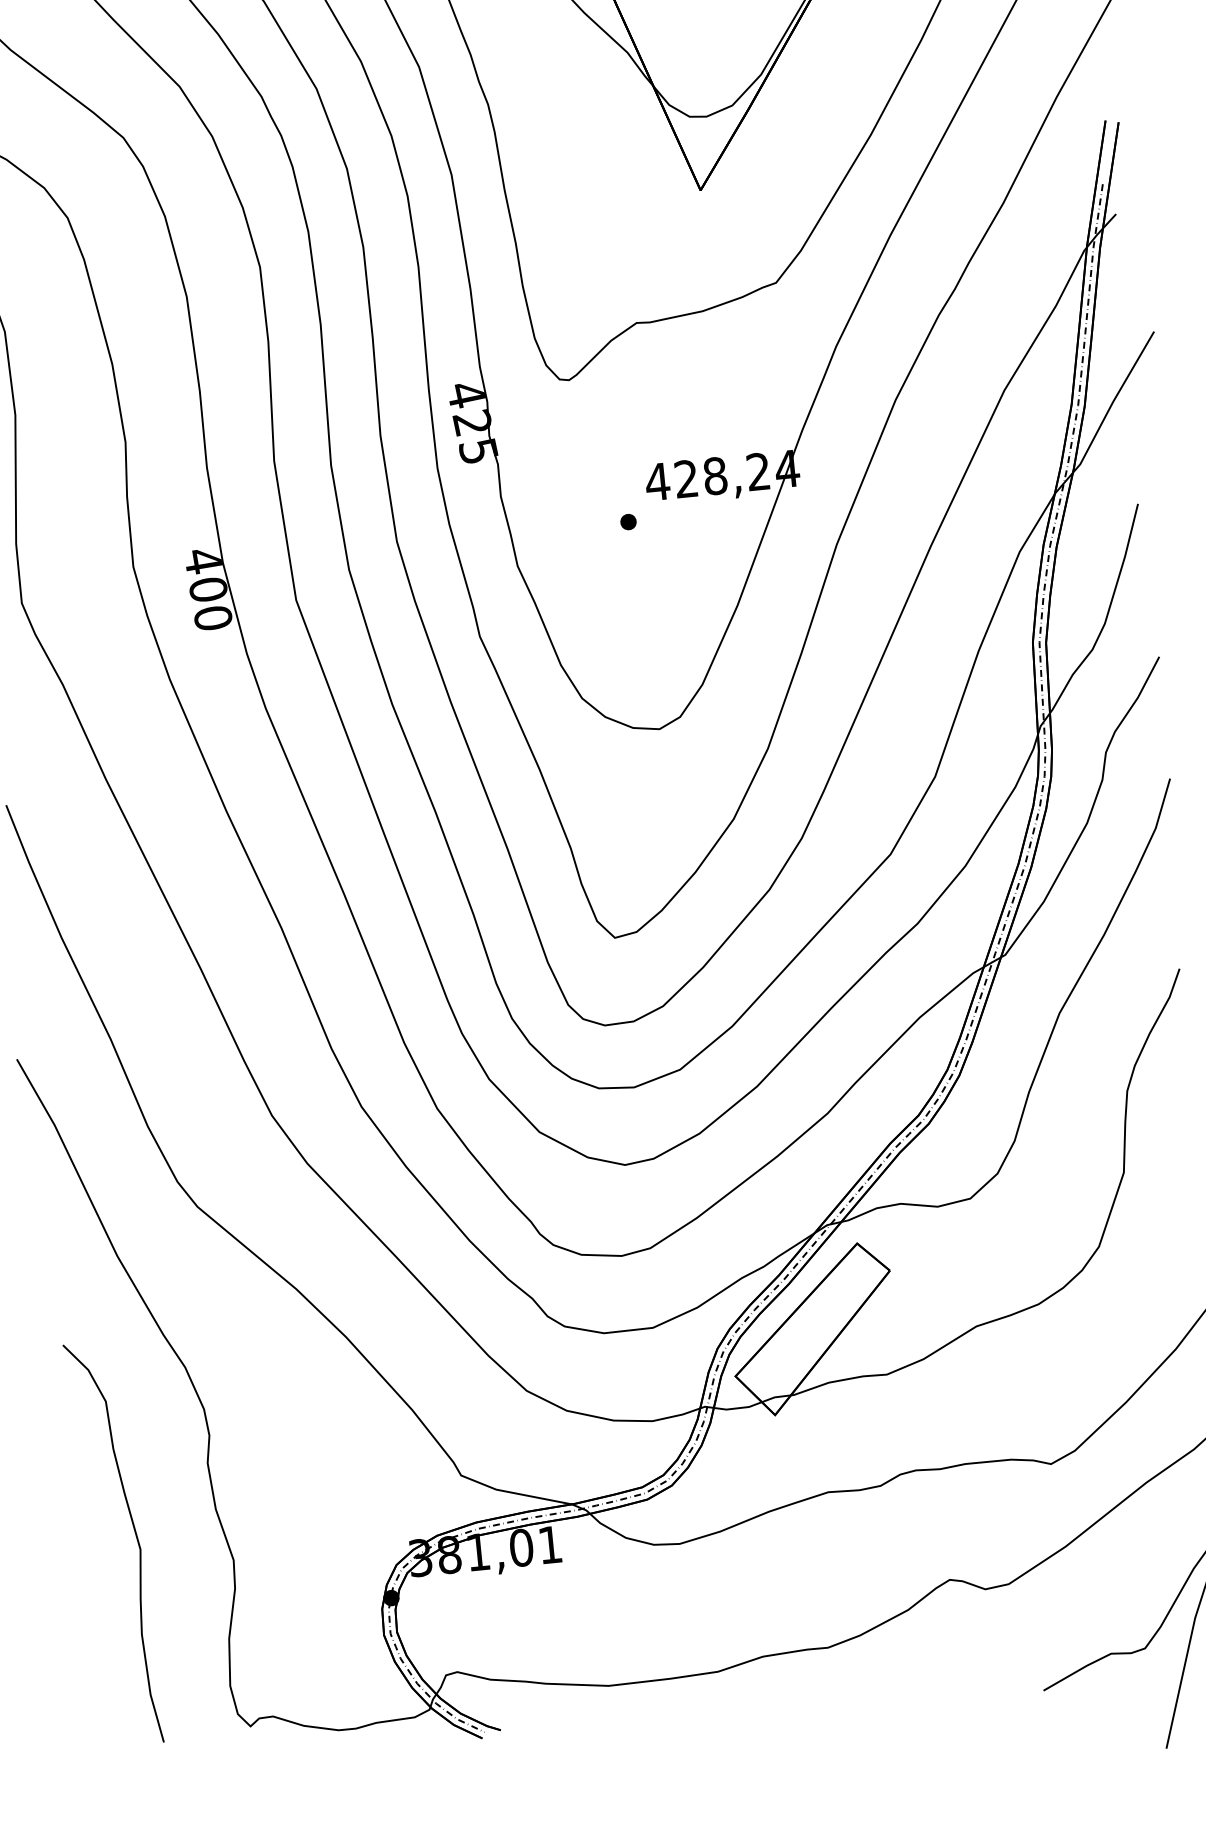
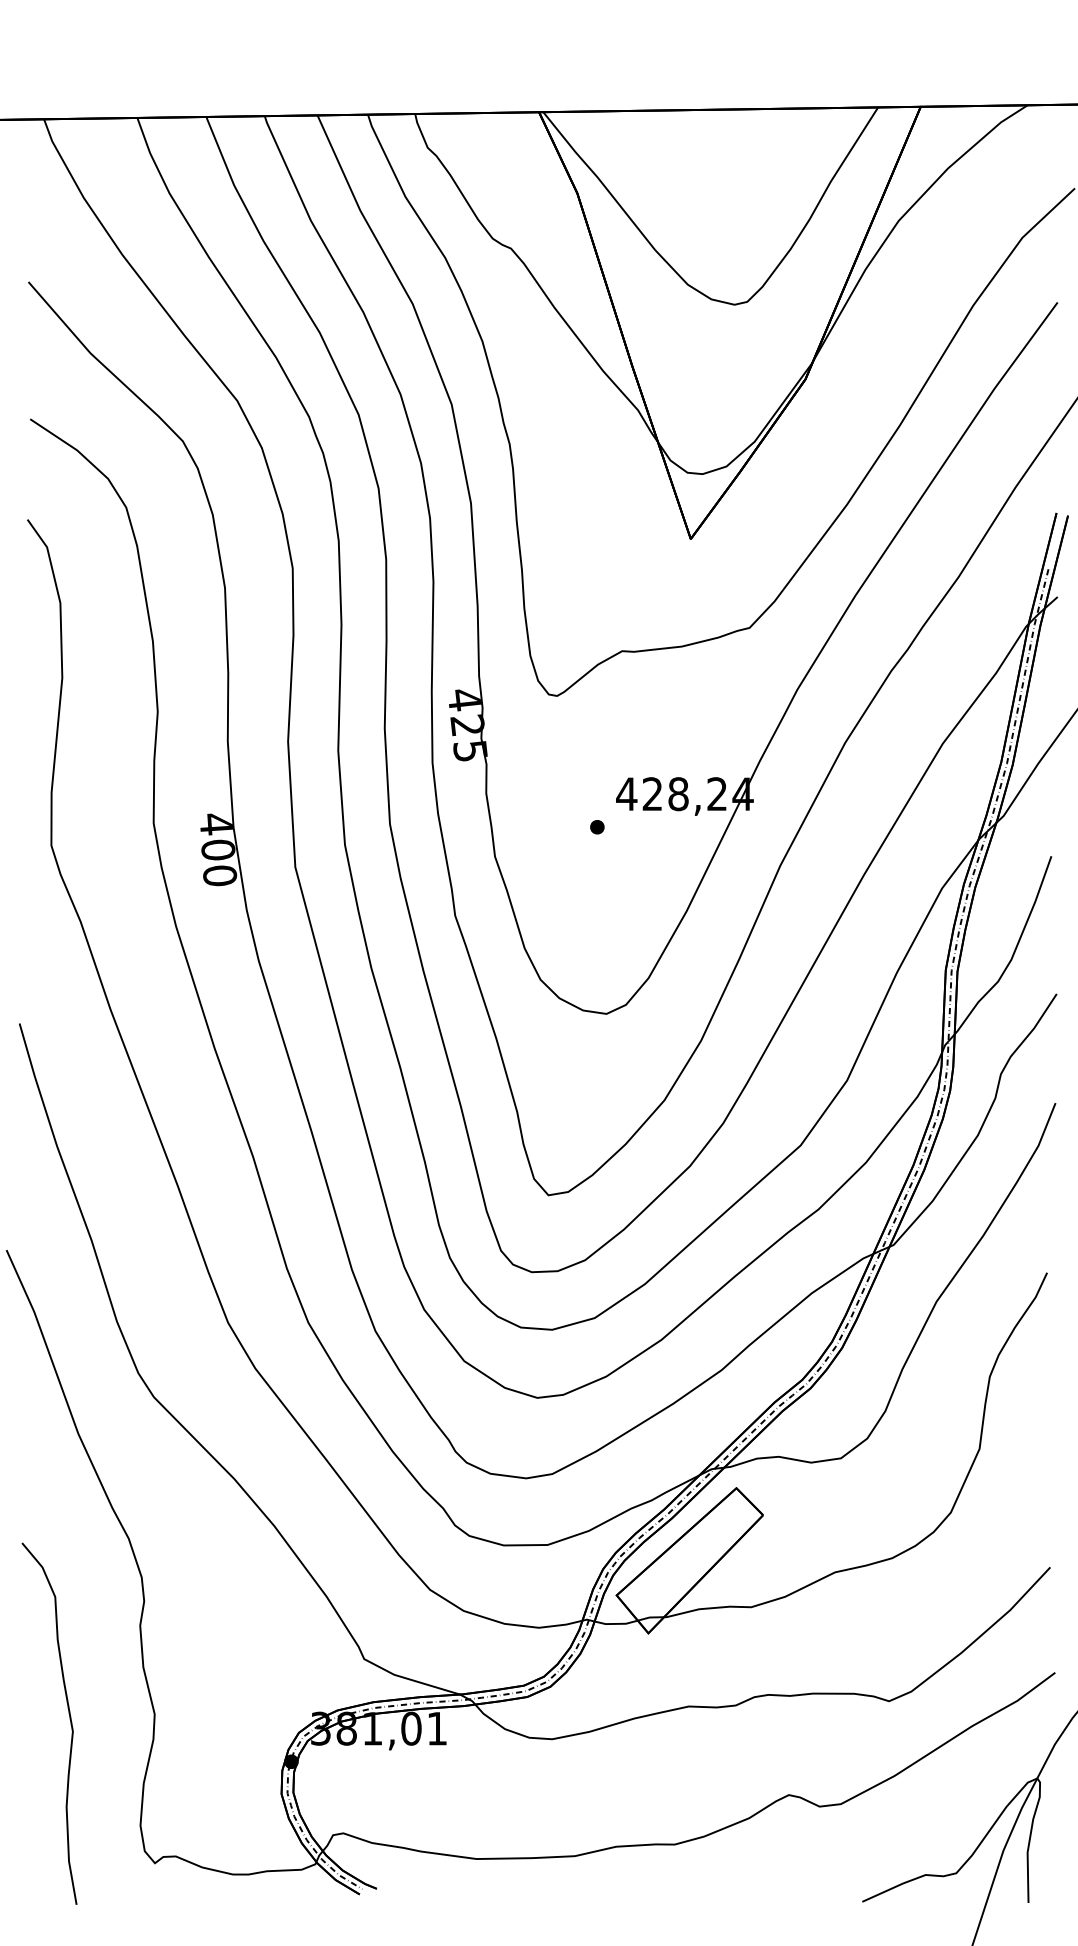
curve: (135, 1536) -> (69, 1719), moved

